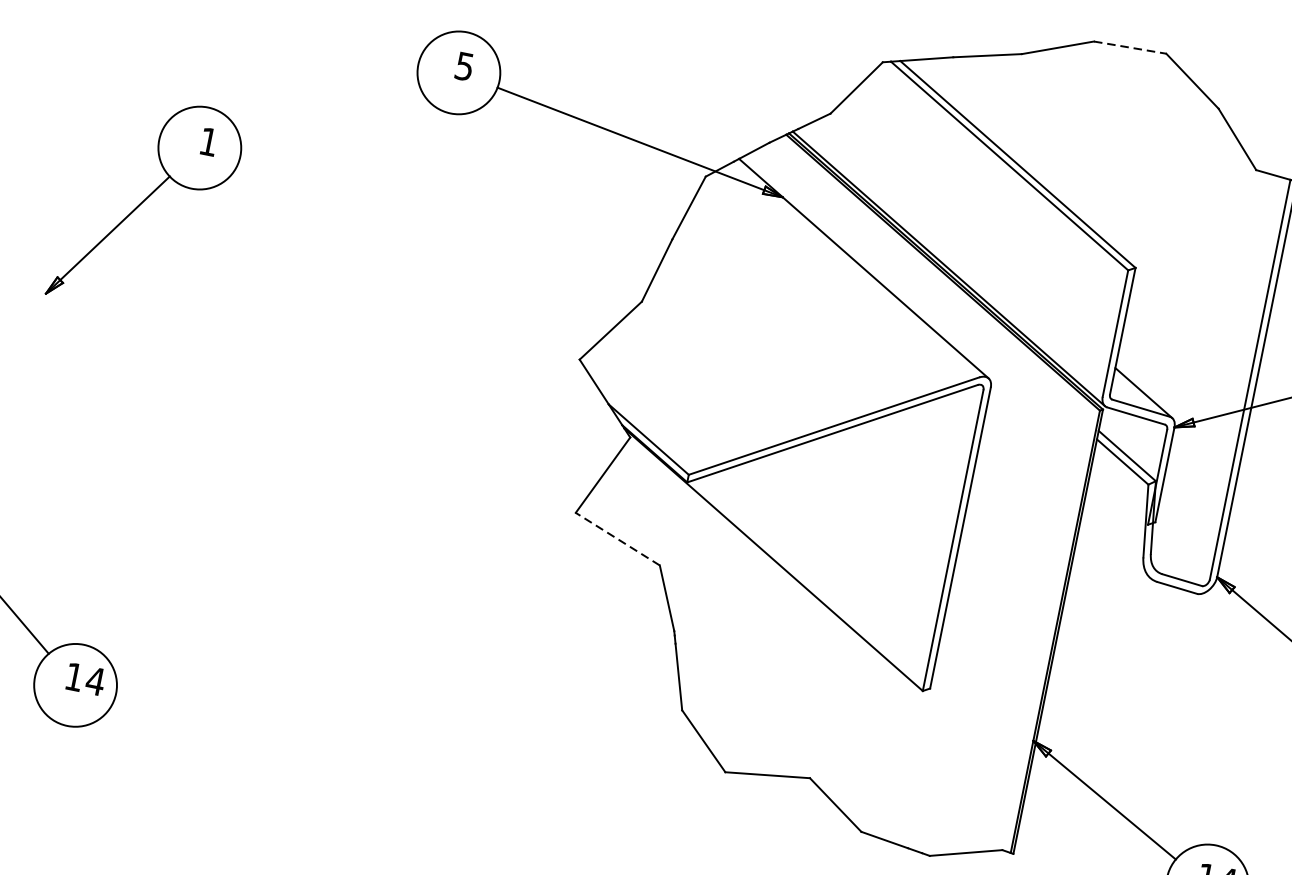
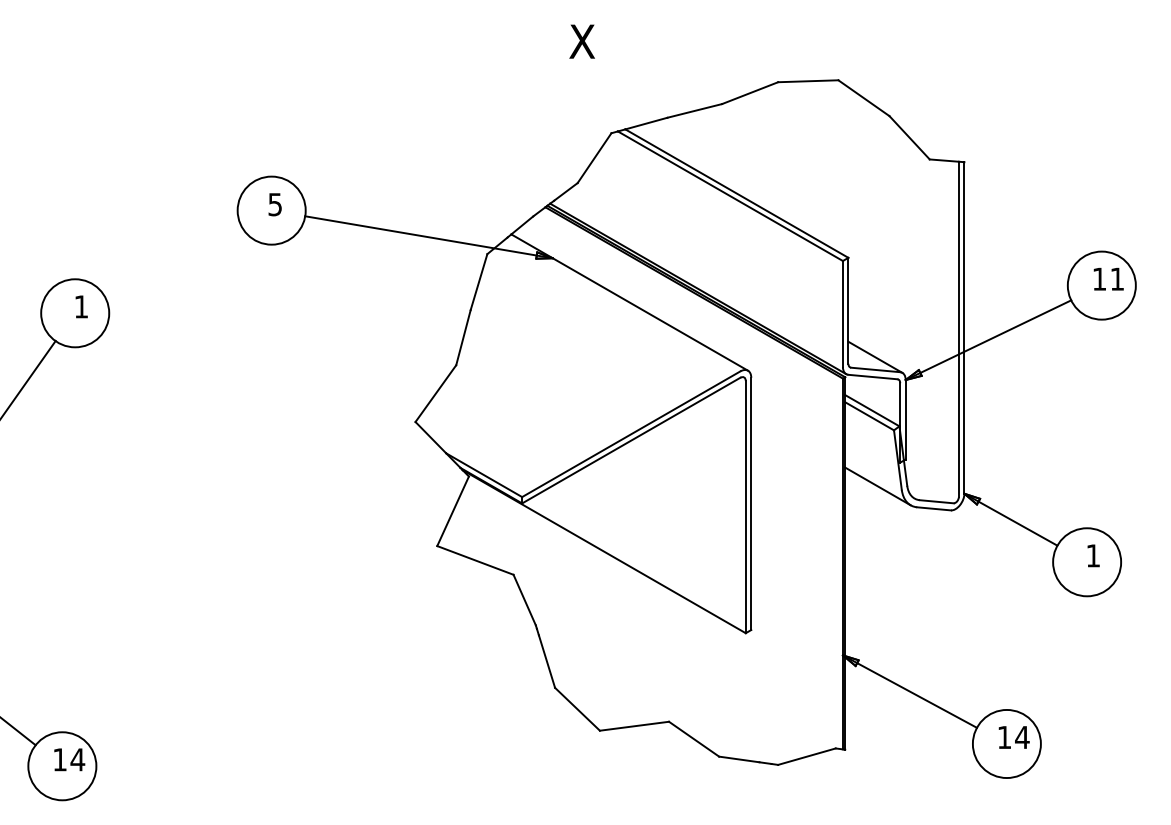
line: (1130, 47) -> (808, 81), dashed -> solid
line: (617, 539) -> (475, 560), dashed -> solid
line: (1115, 547) -> (877, 486), added

